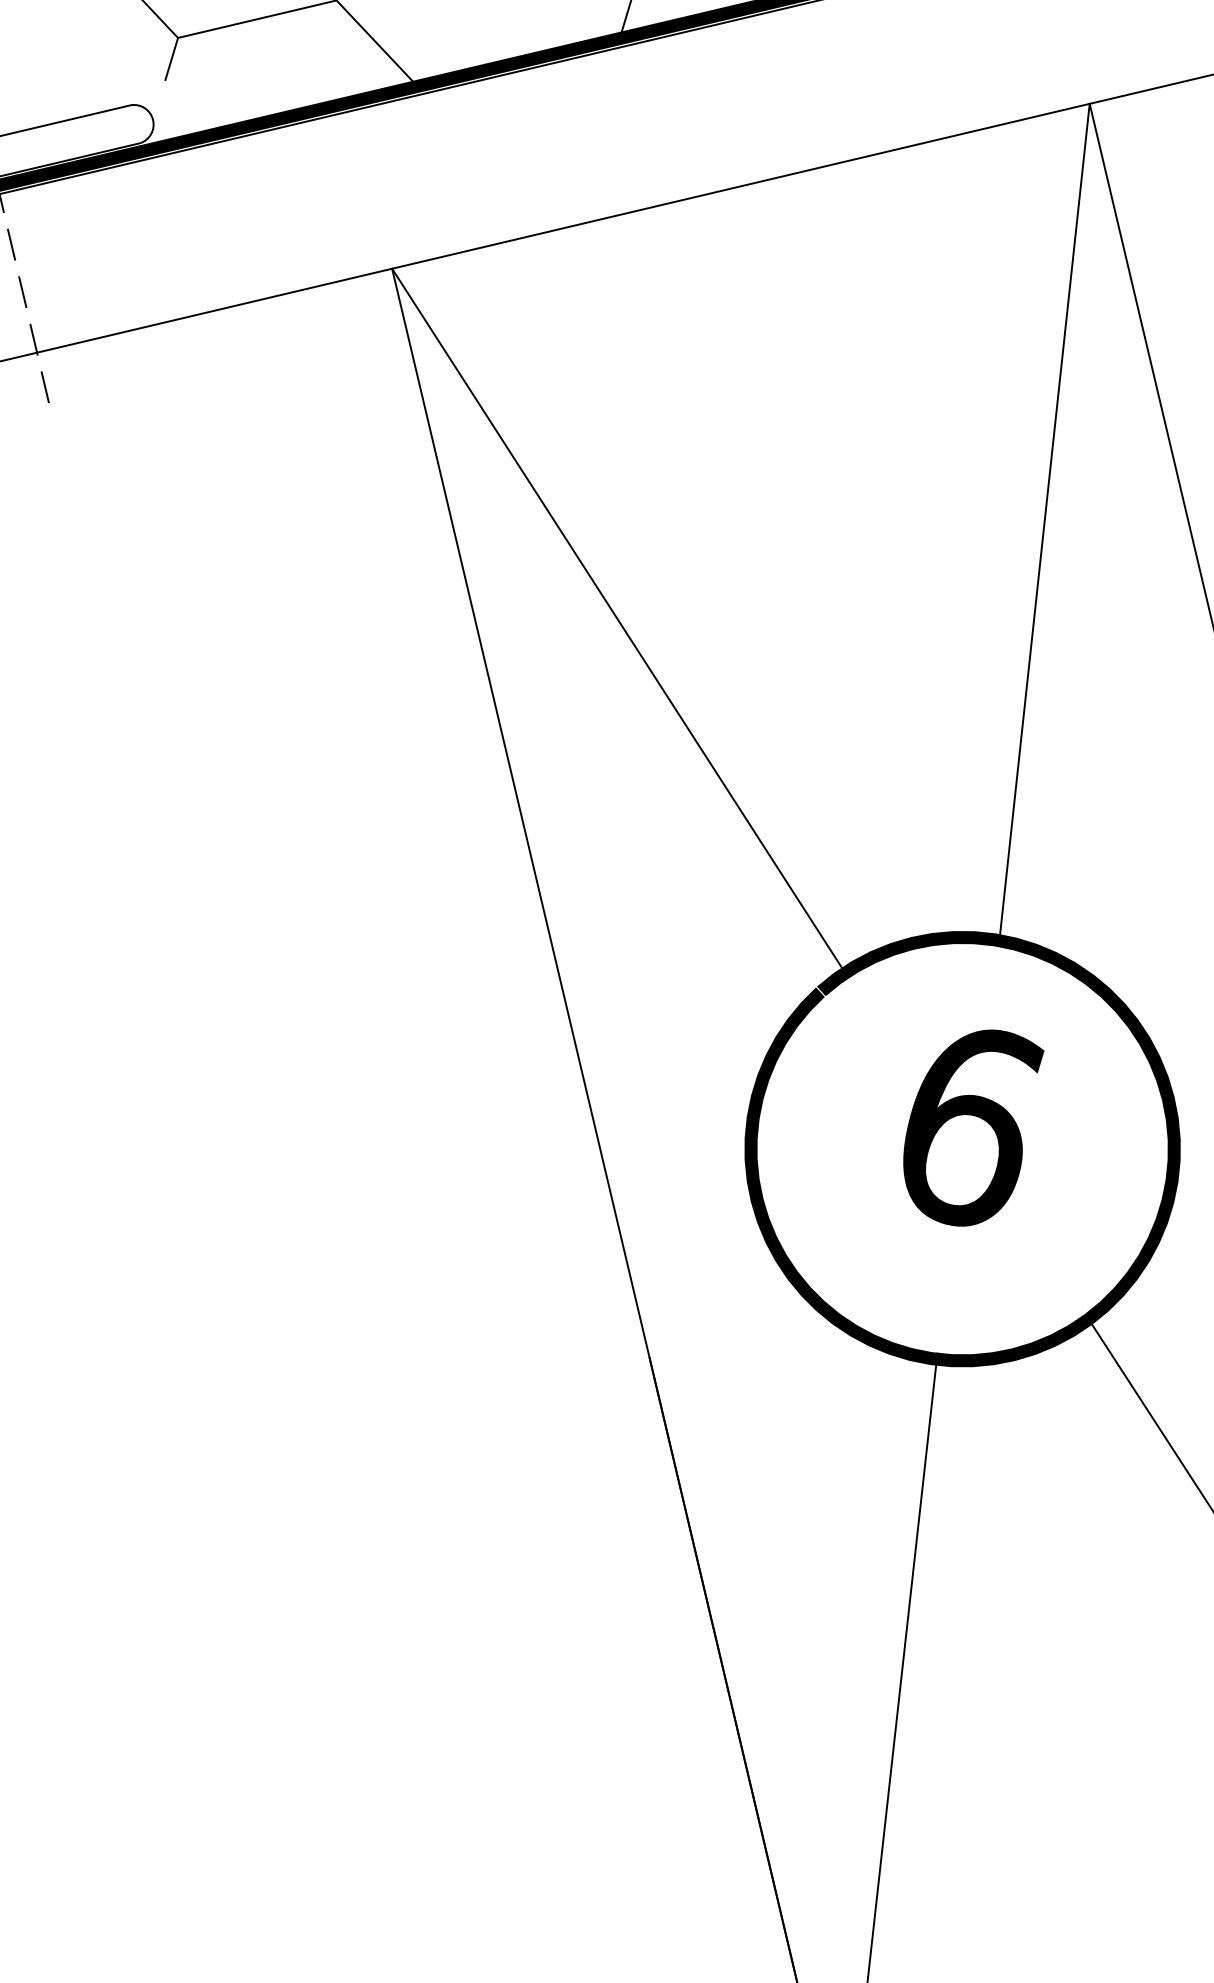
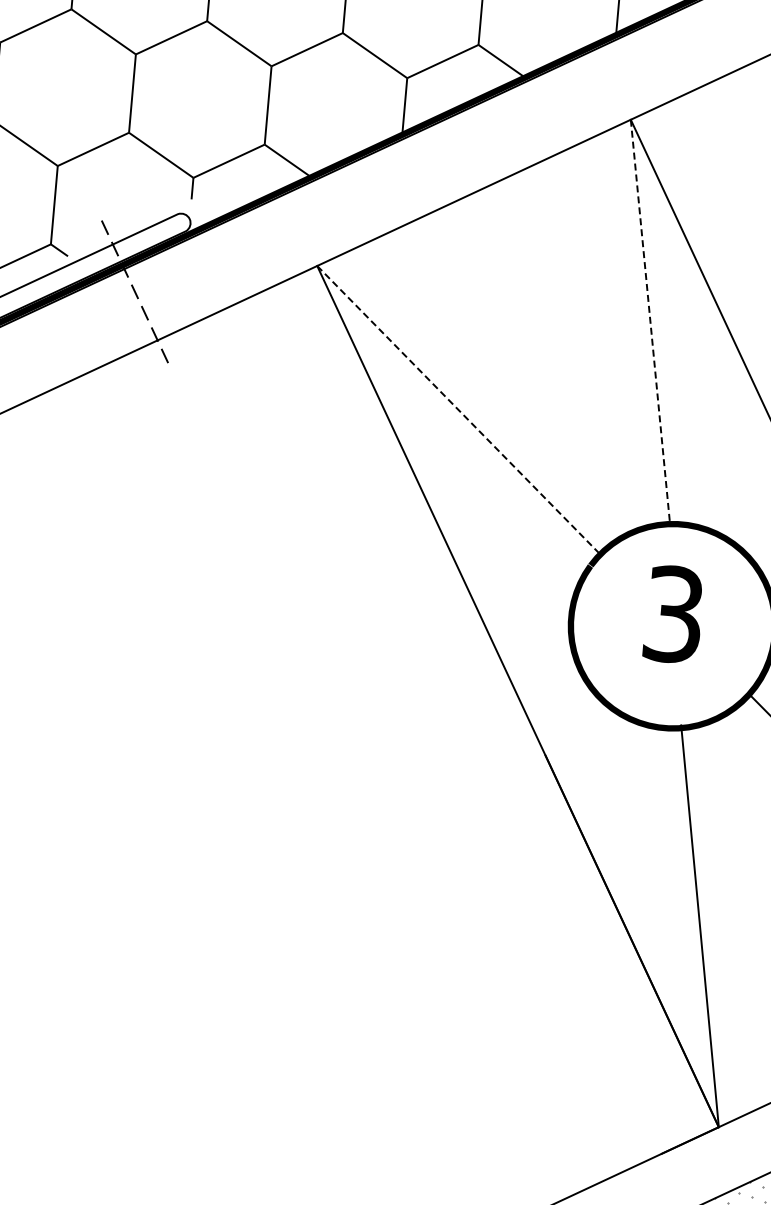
line: (1045, 519) -> (650, 320), solid -> dashed
line: (617, 621) -> (458, 410), solid -> dashed
text: (966, 1125) -> (672, 614), 6 -> 3

